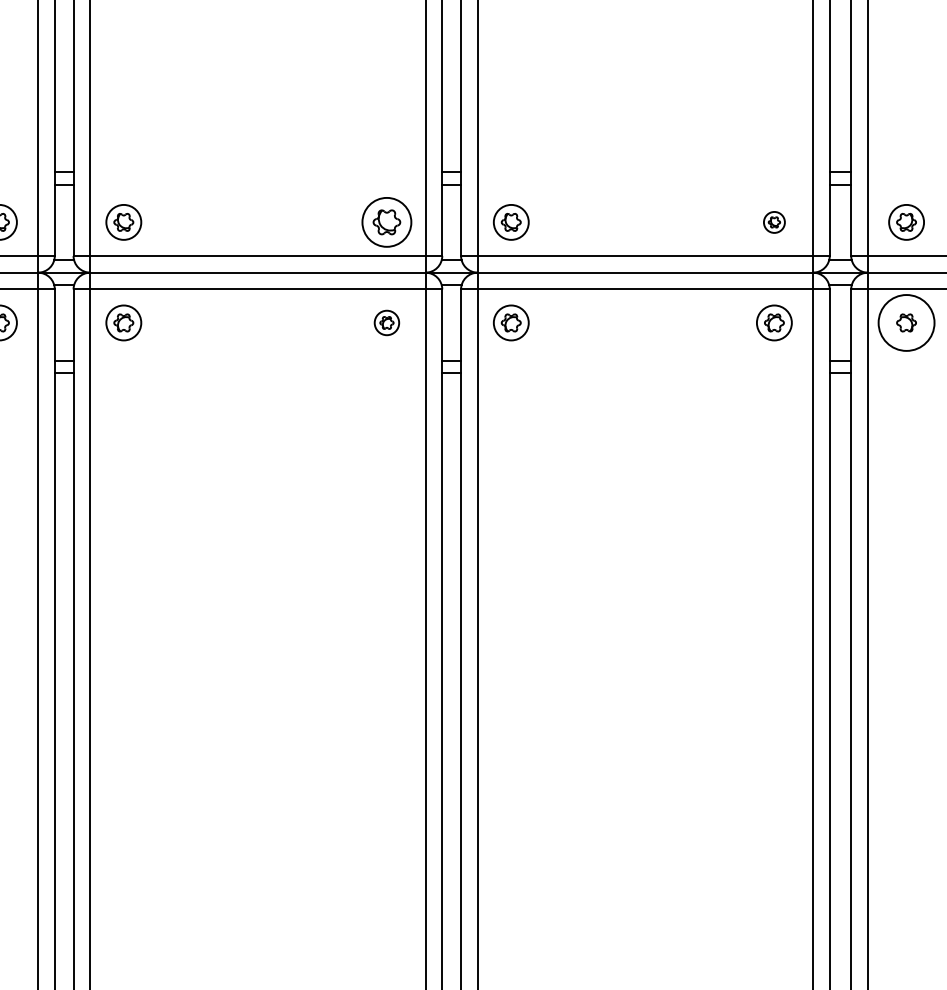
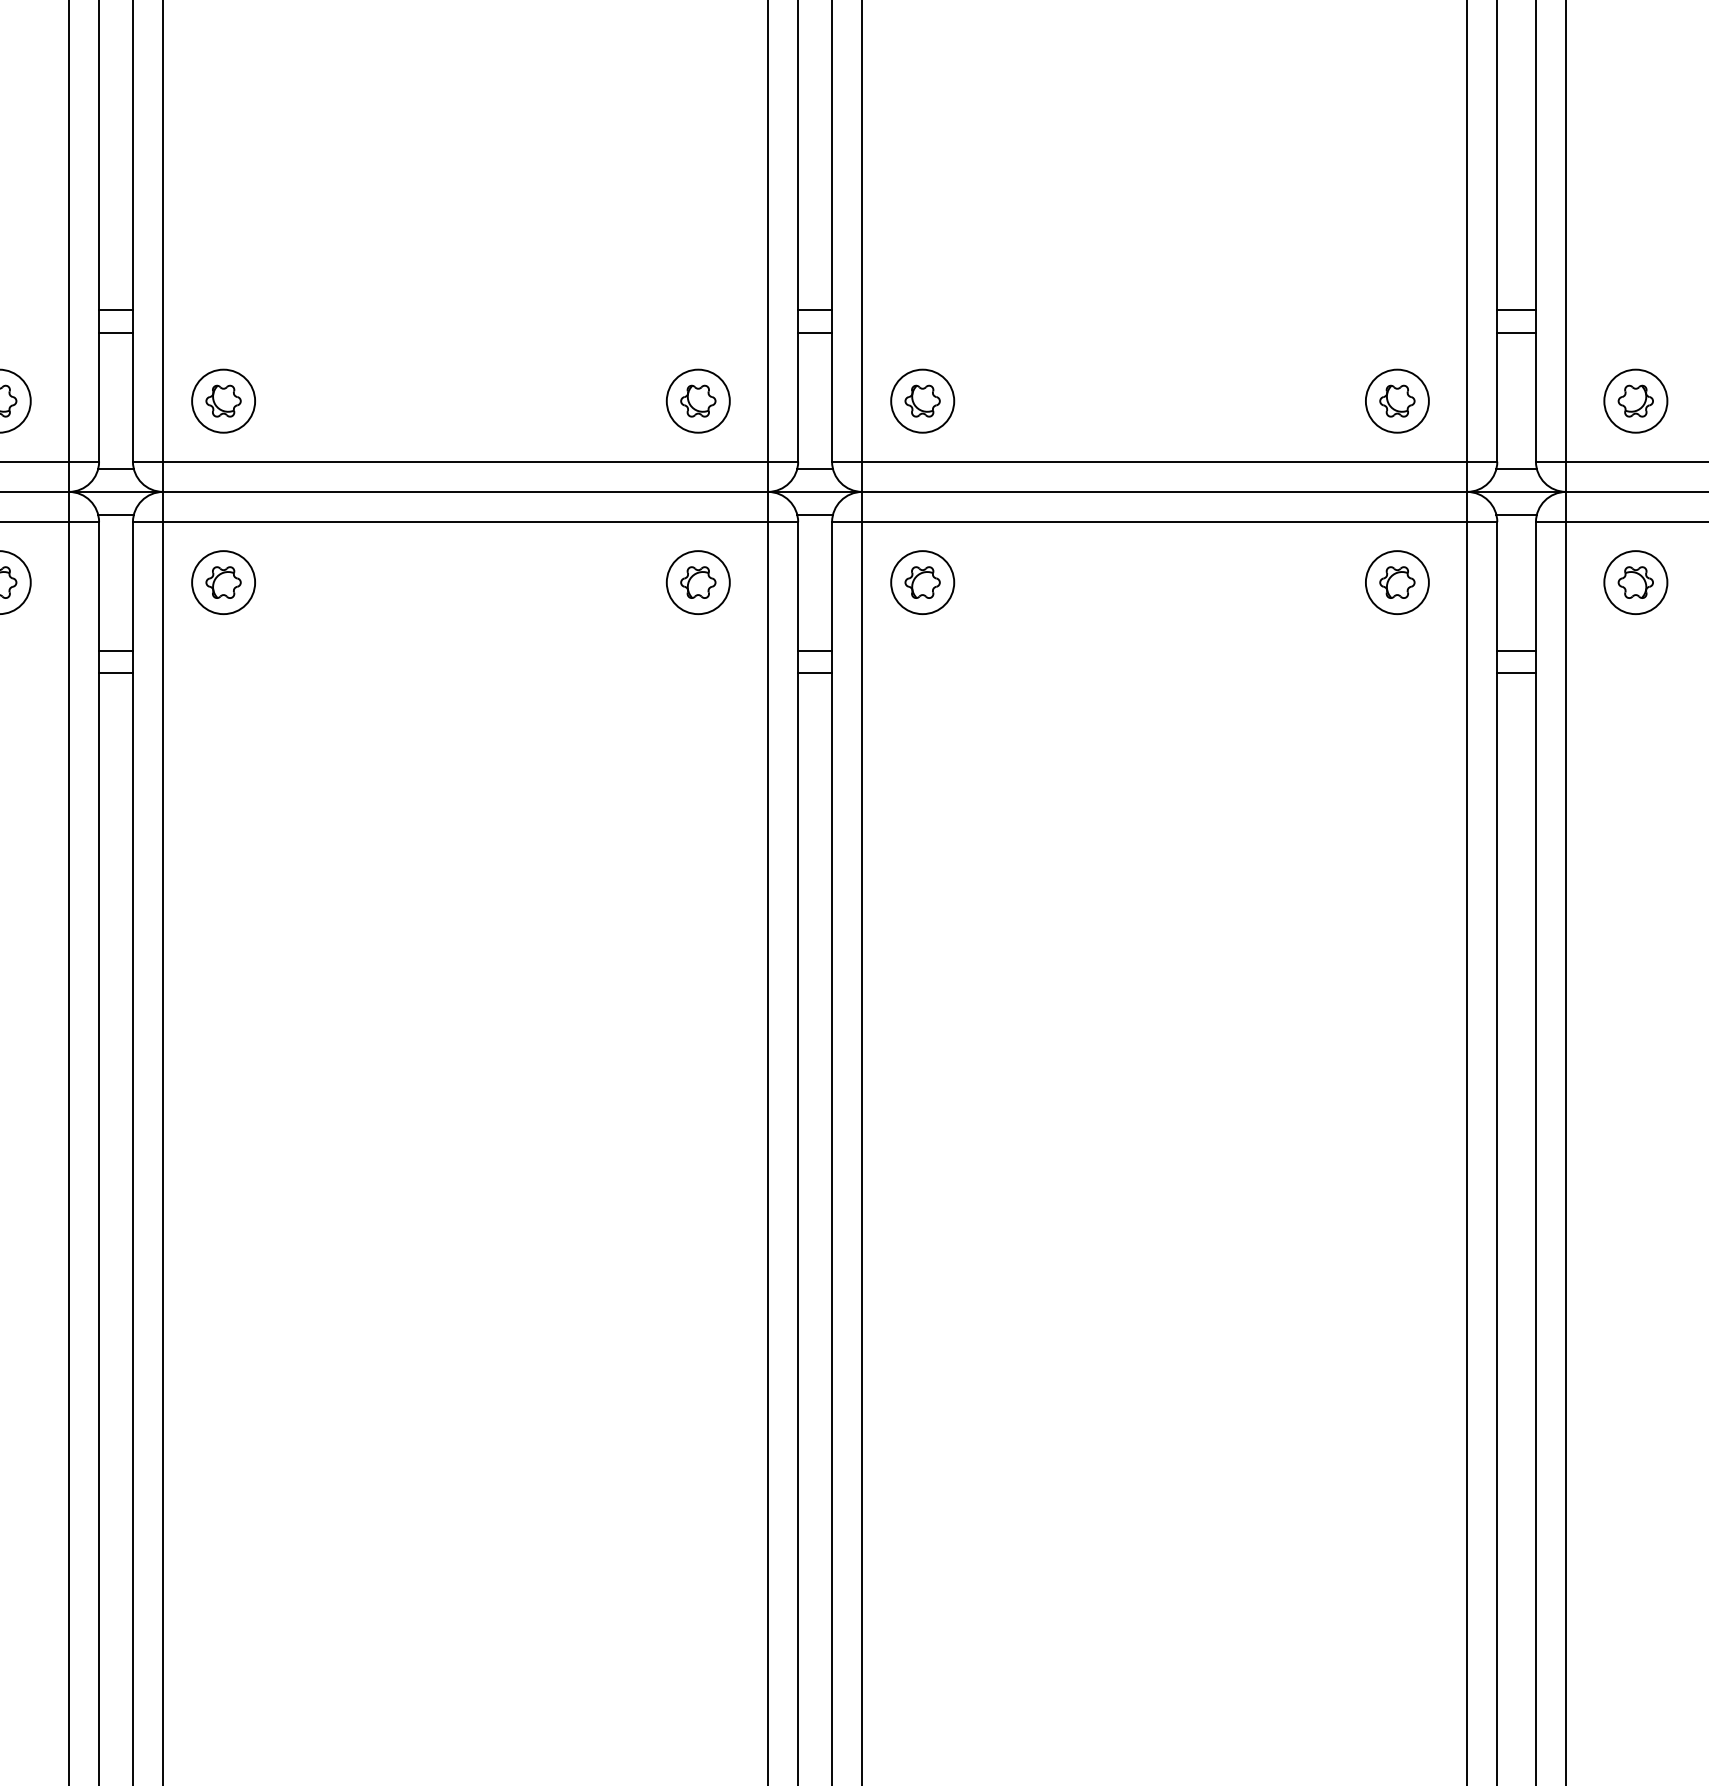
part: (386, 222) -> (697, 401), size x0.71
part: (774, 222) -> (1397, 401), size x1.67
part: (386, 322) -> (697, 581), size x1.43
circle: (906, 322) -> (1635, 581), size x0.62

